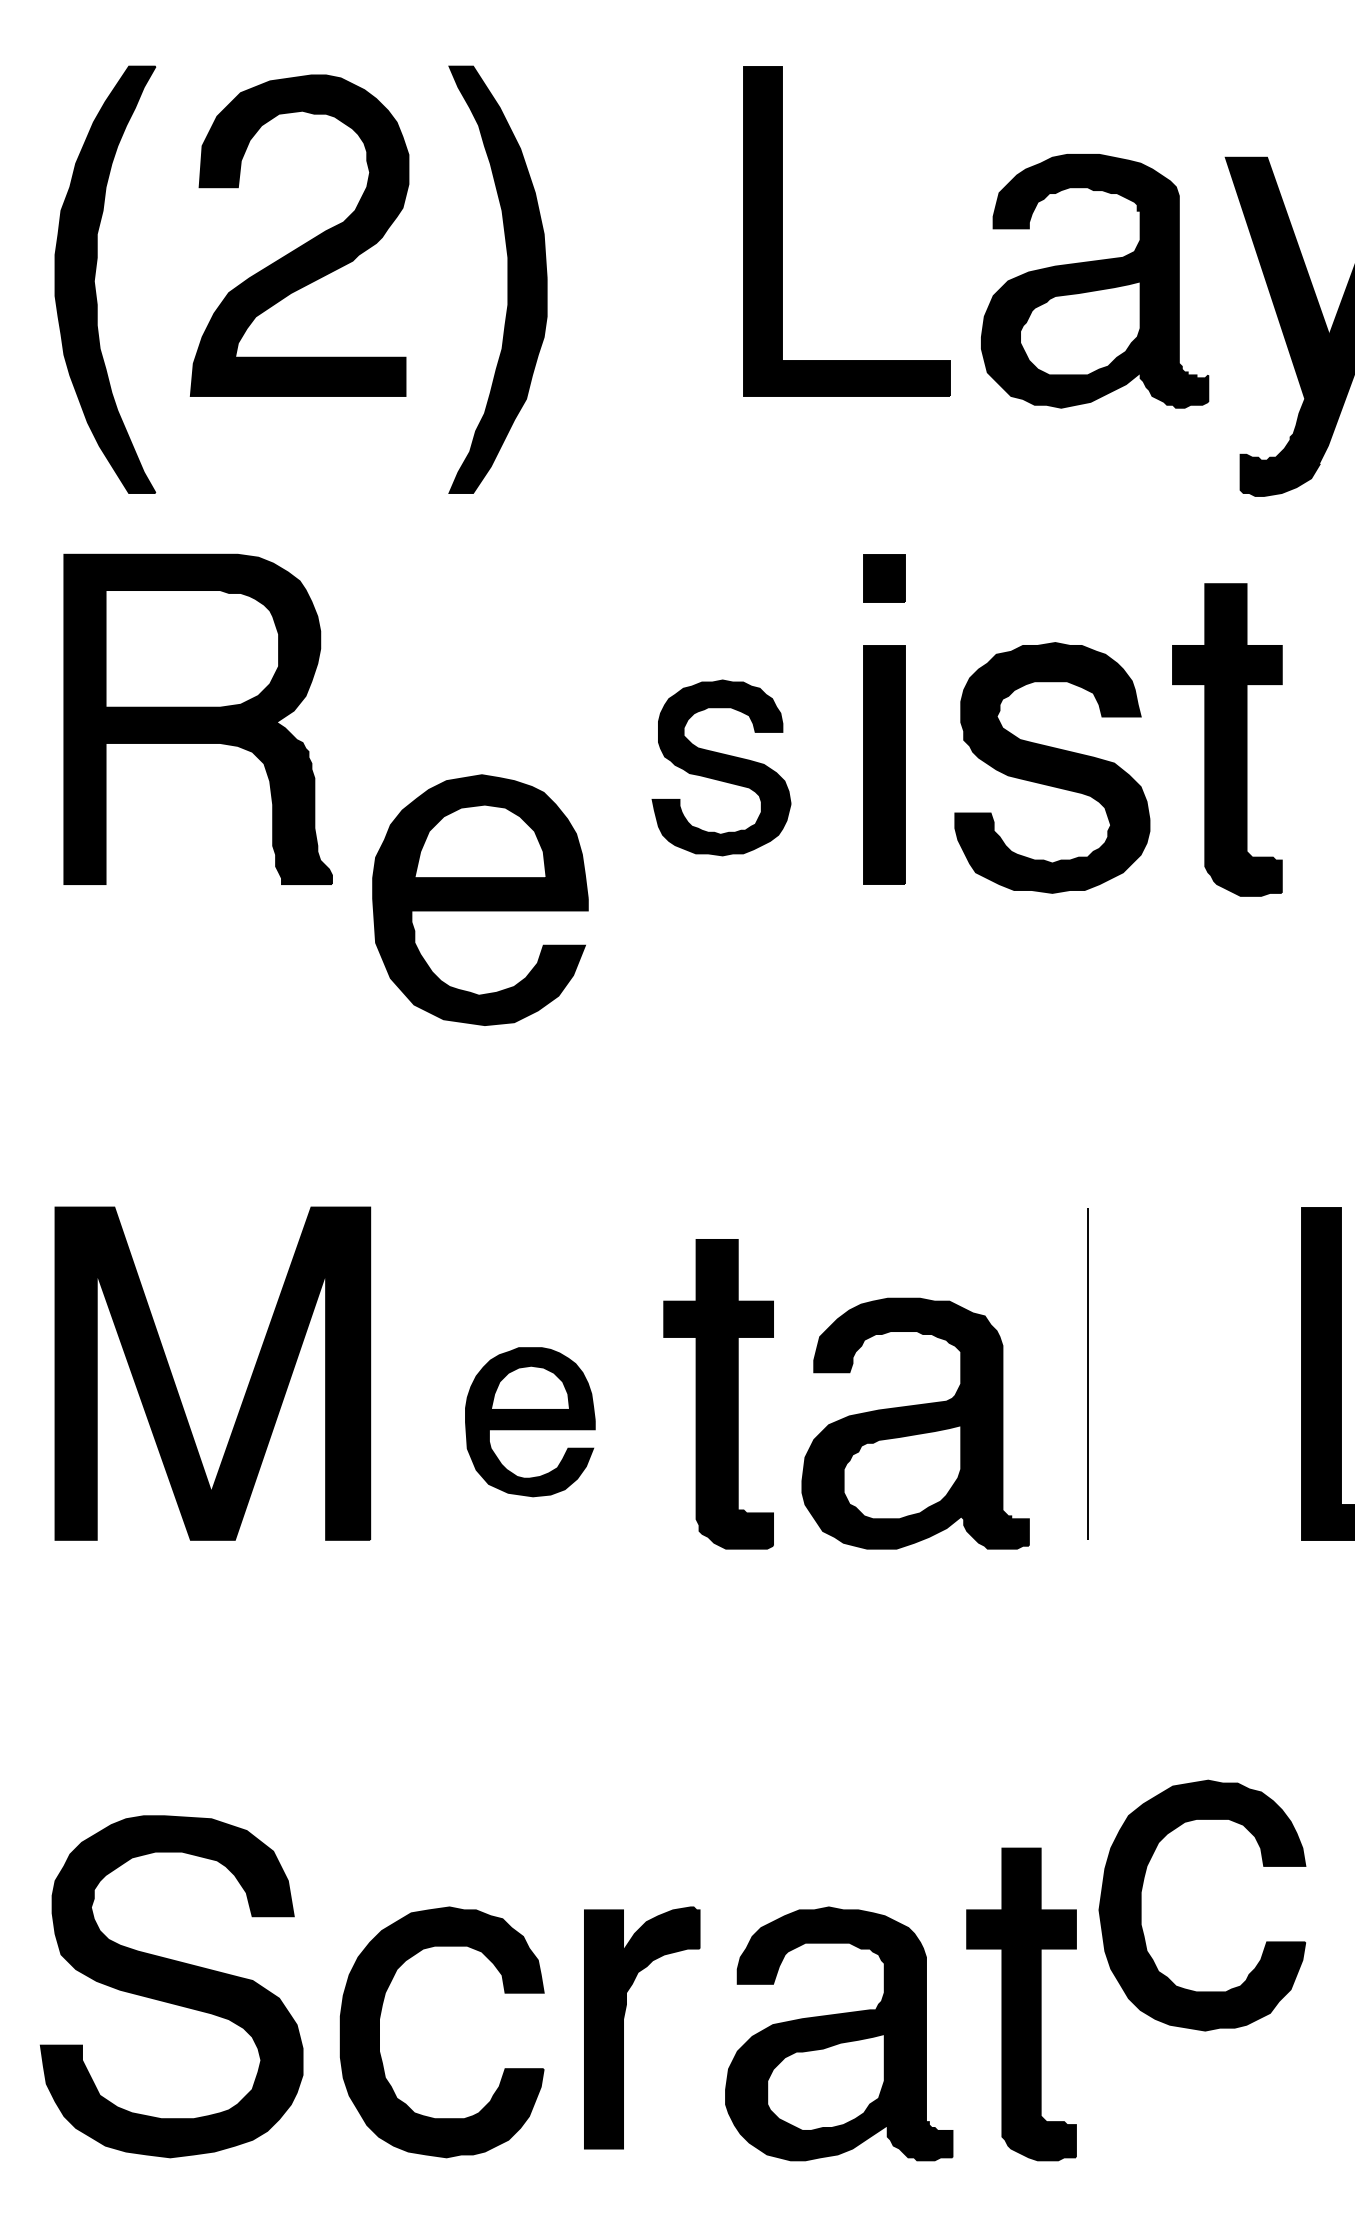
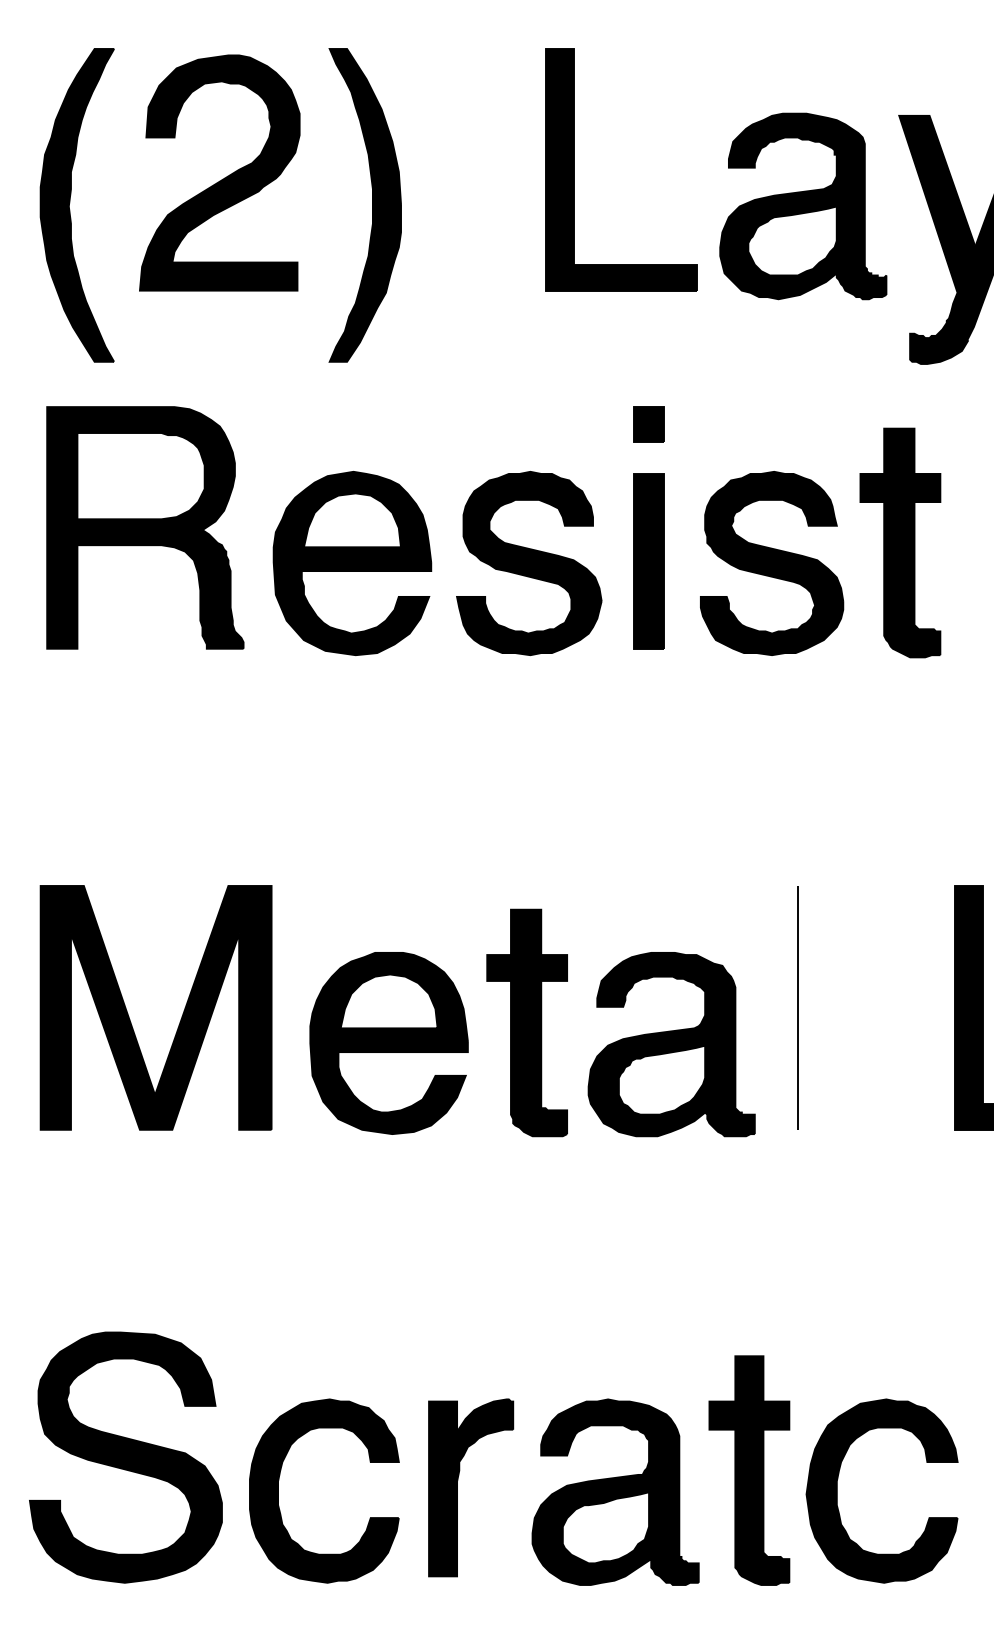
part: (721, 767) -> (529, 563), size x1.43
part: (480, 900) -> (352, 563), moved
part: (529, 1422) -> (388, 1043), size x1.67
part: (1141, 1904) -> (837, 1490), moved

